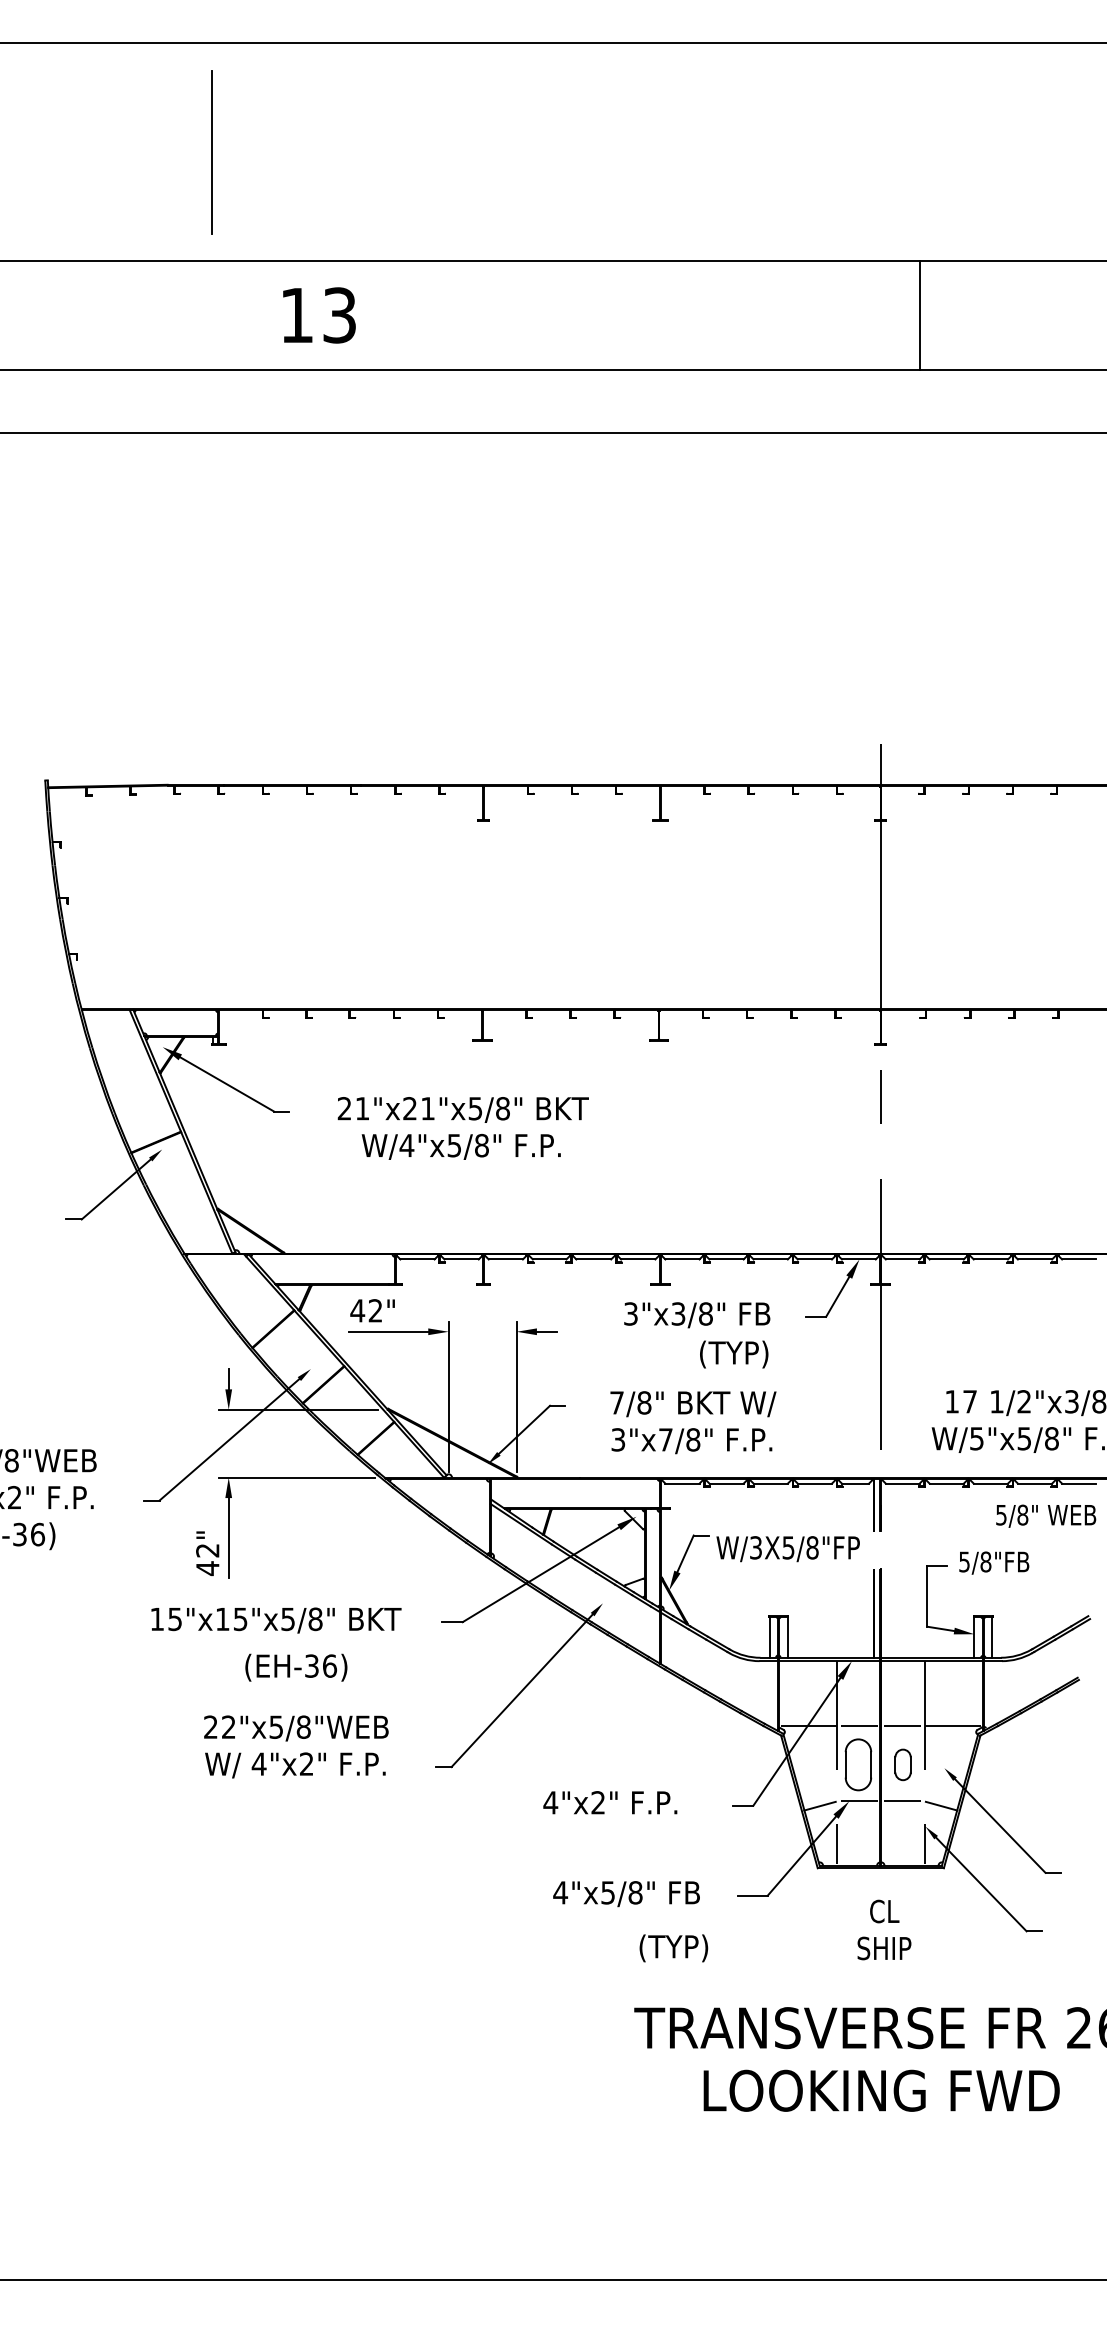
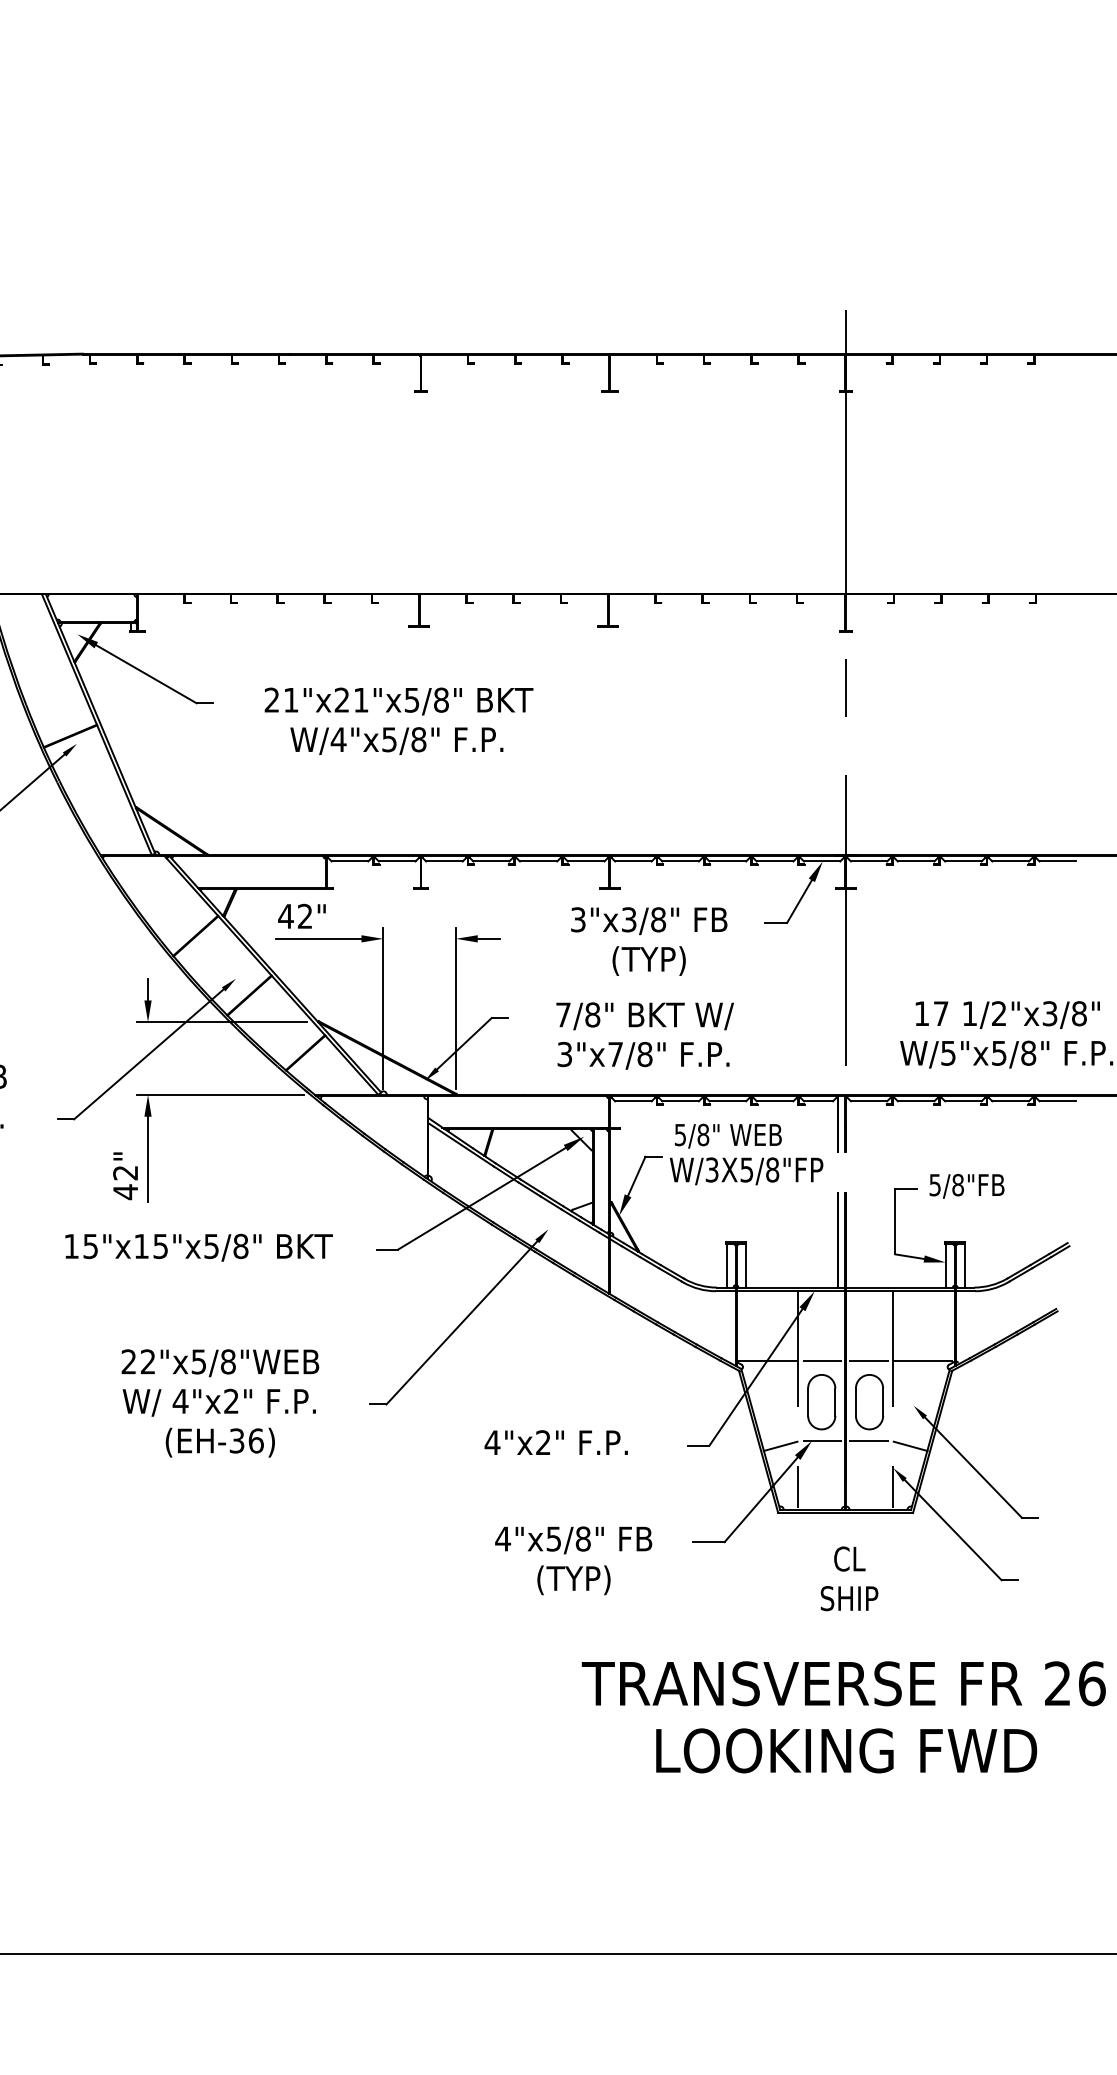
text: (734, 1354) -> (649, 961), moved
text: (1046, 1515) -> (728, 1135), moved
text: (296, 1667) -> (220, 1442), moved
part: (902, 1764) -> (868, 1401), size x1.67
text: (673, 1948) -> (573, 1580), moved

